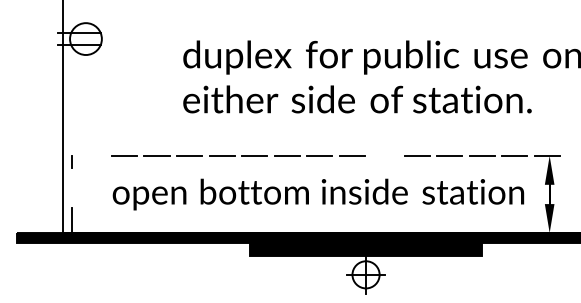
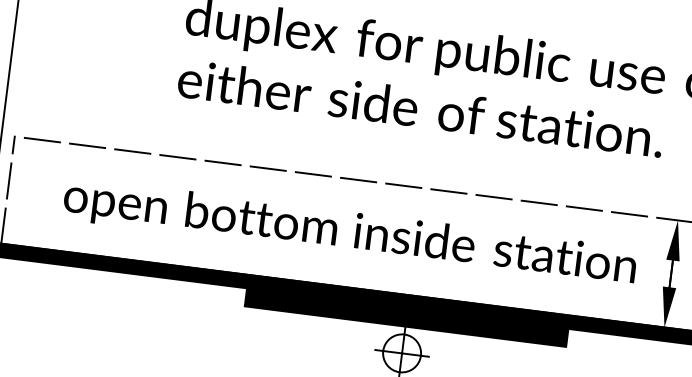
line: (91, 155) -> (41, 139), added
line: (384, 155) -> (448, 190), added
line: (72, 187) -> (9, 180), added

